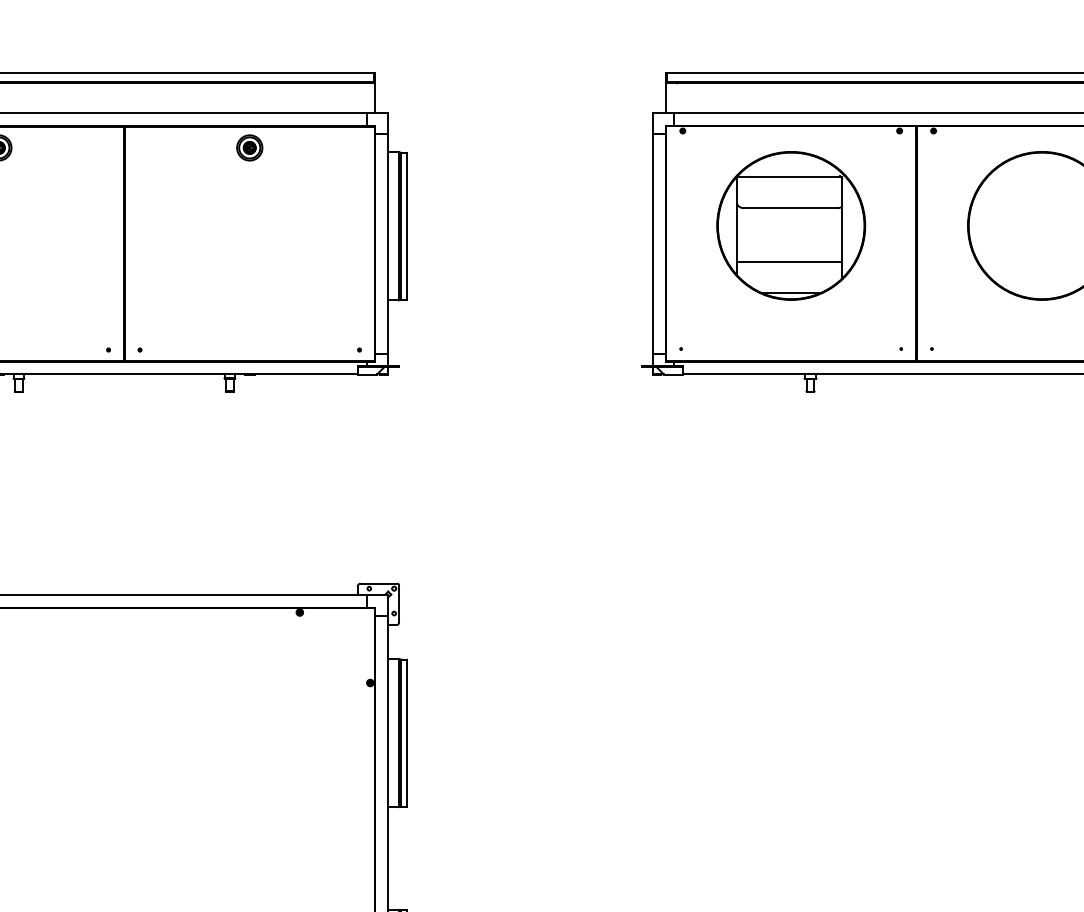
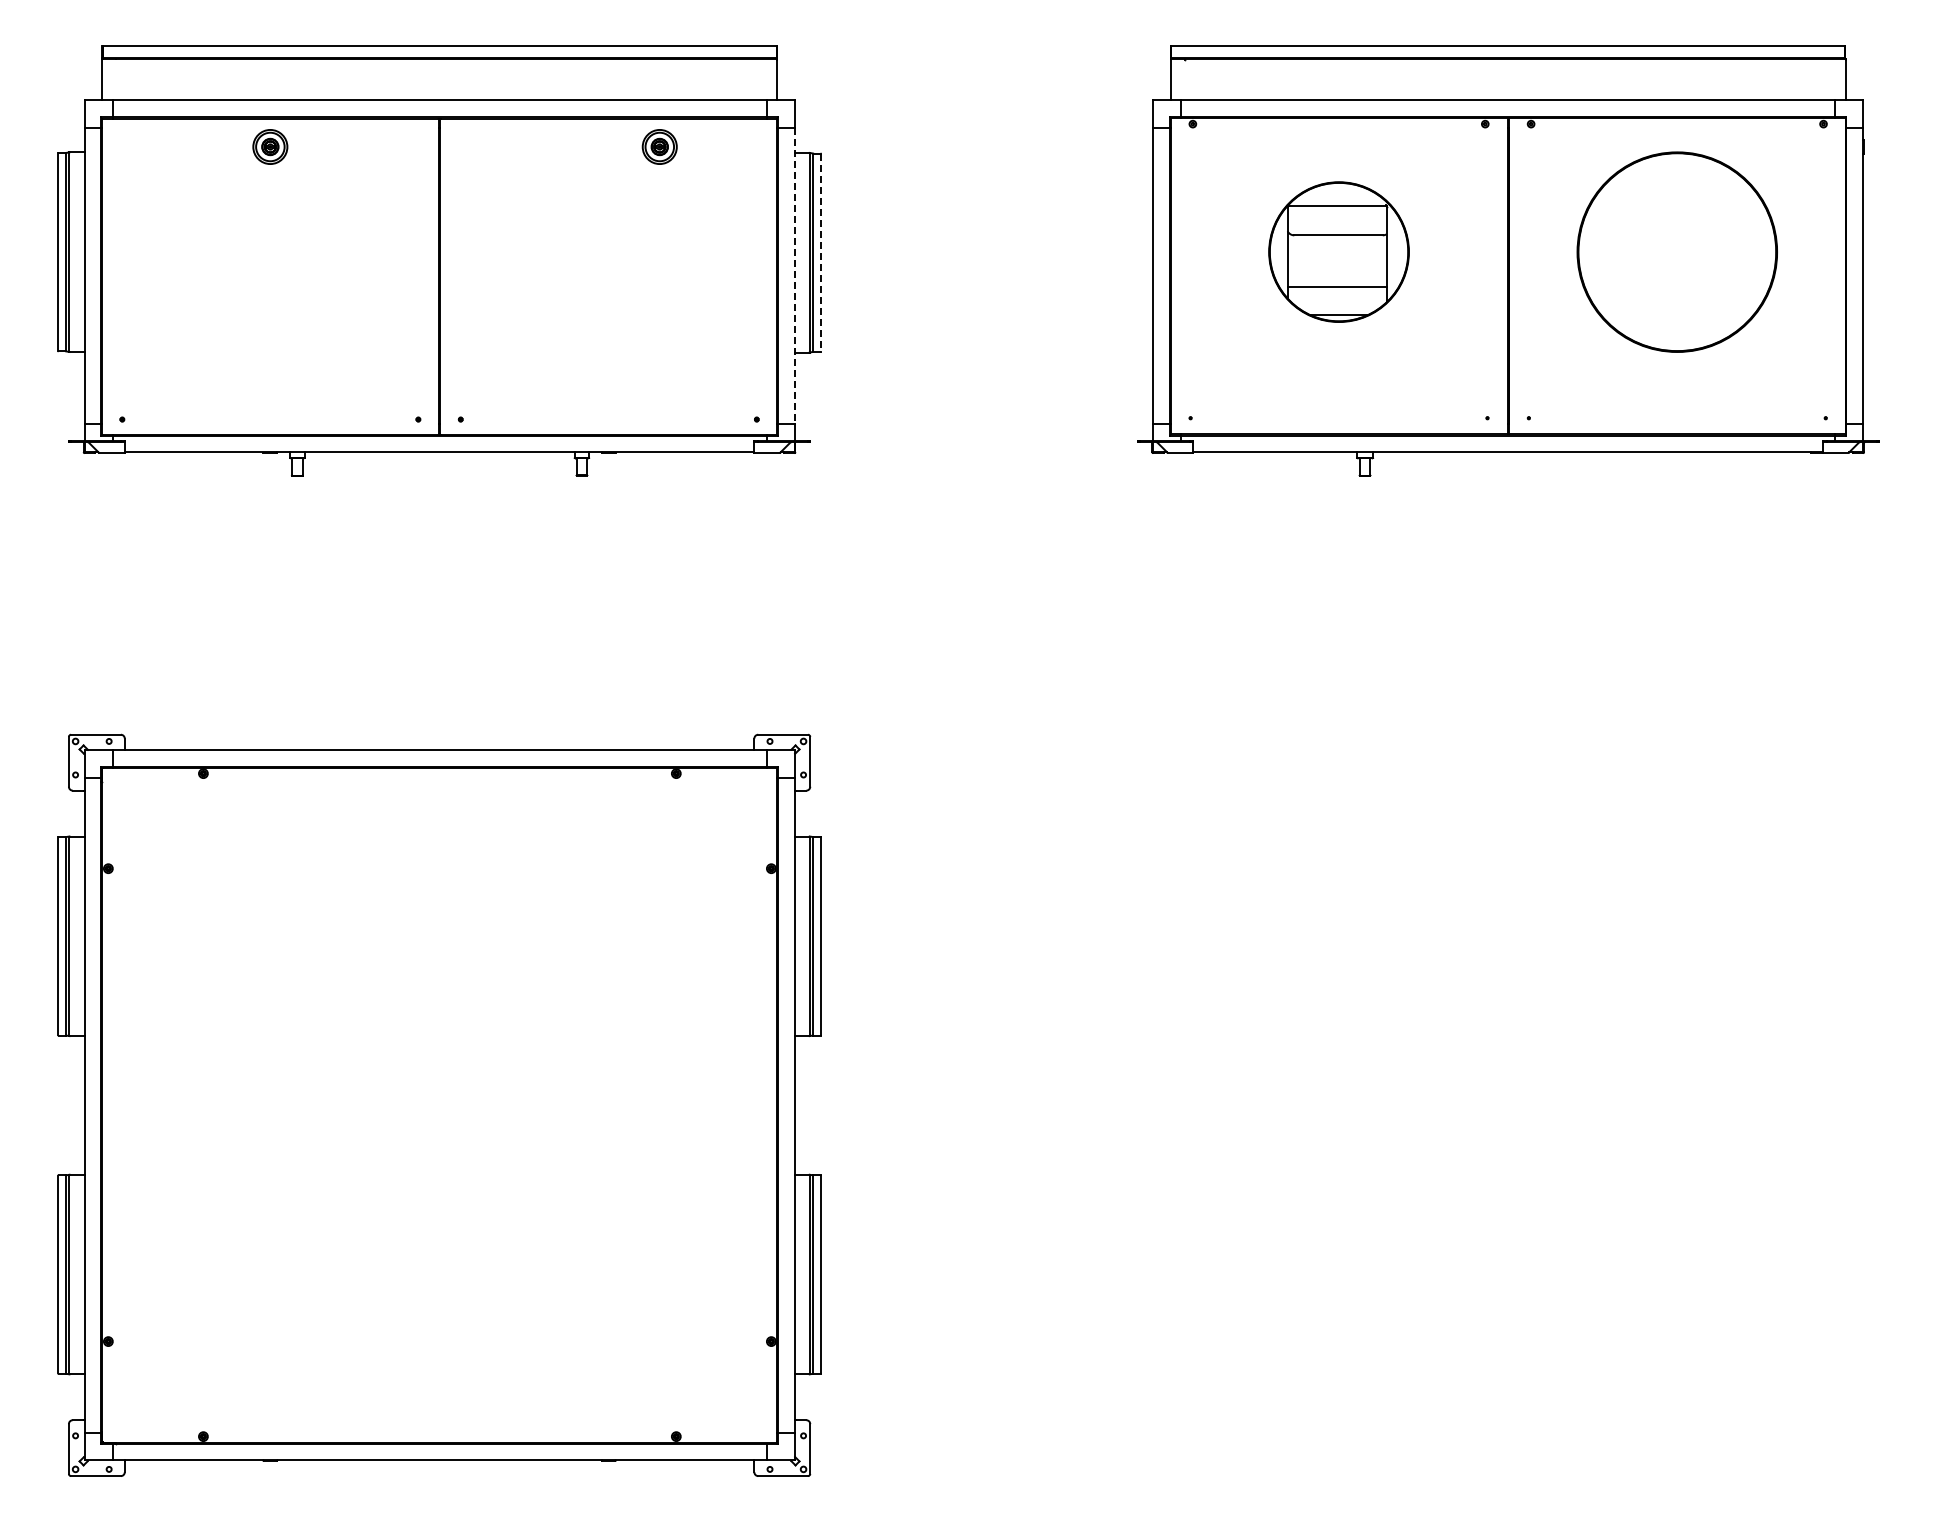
part: (249, 147) -> (659, 146), moved
part: (790, 225) -> (1338, 251), size x0.7
line: (407, 226) -> (821, 252), solid -> dashed
line: (387, 243) -> (794, 276), solid -> dashed

